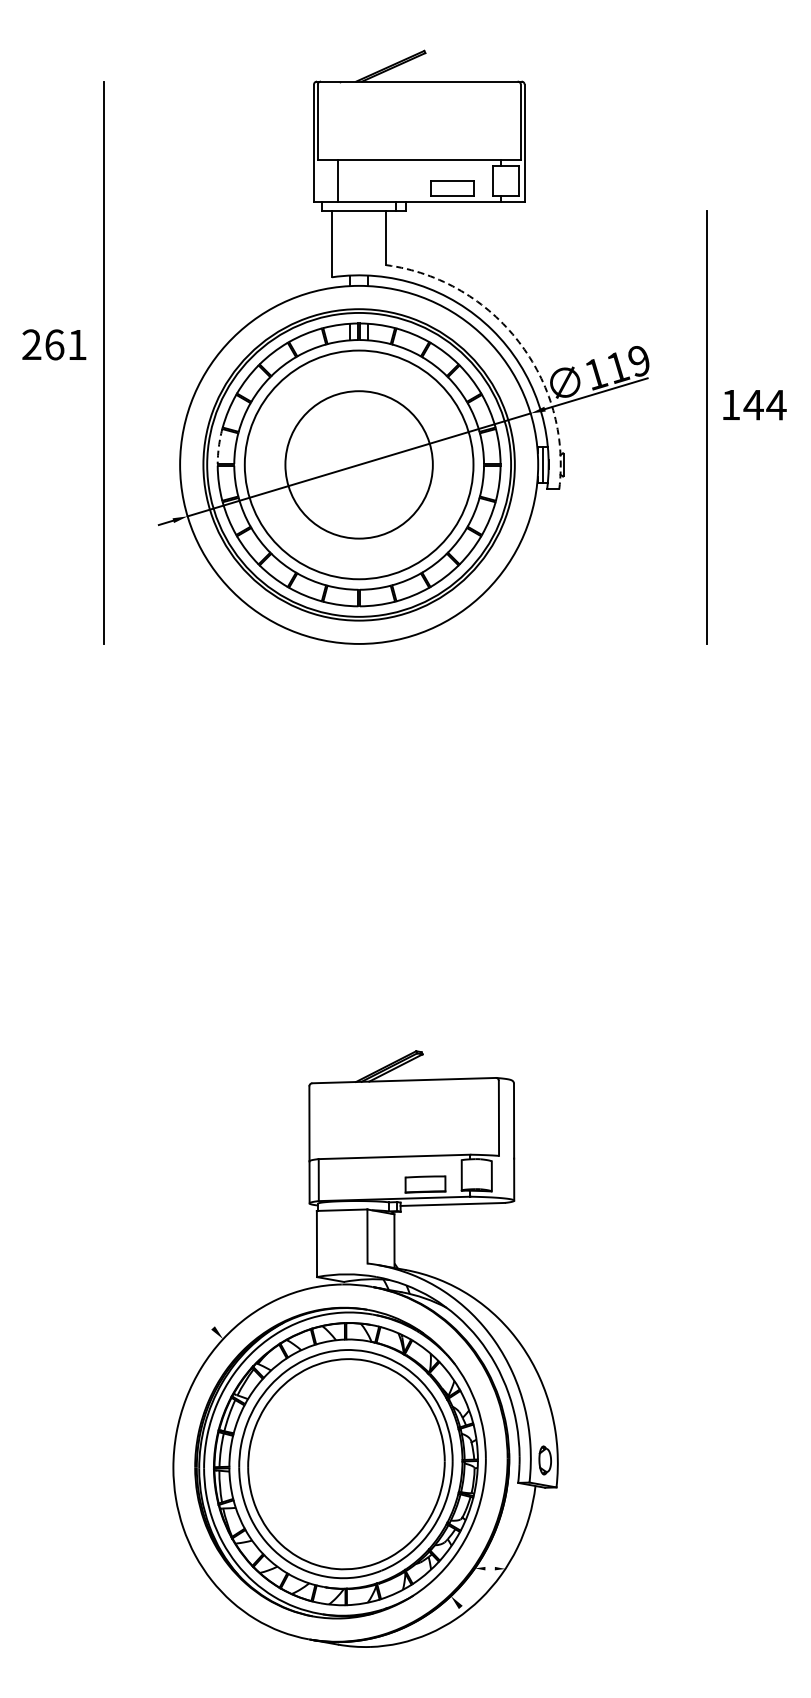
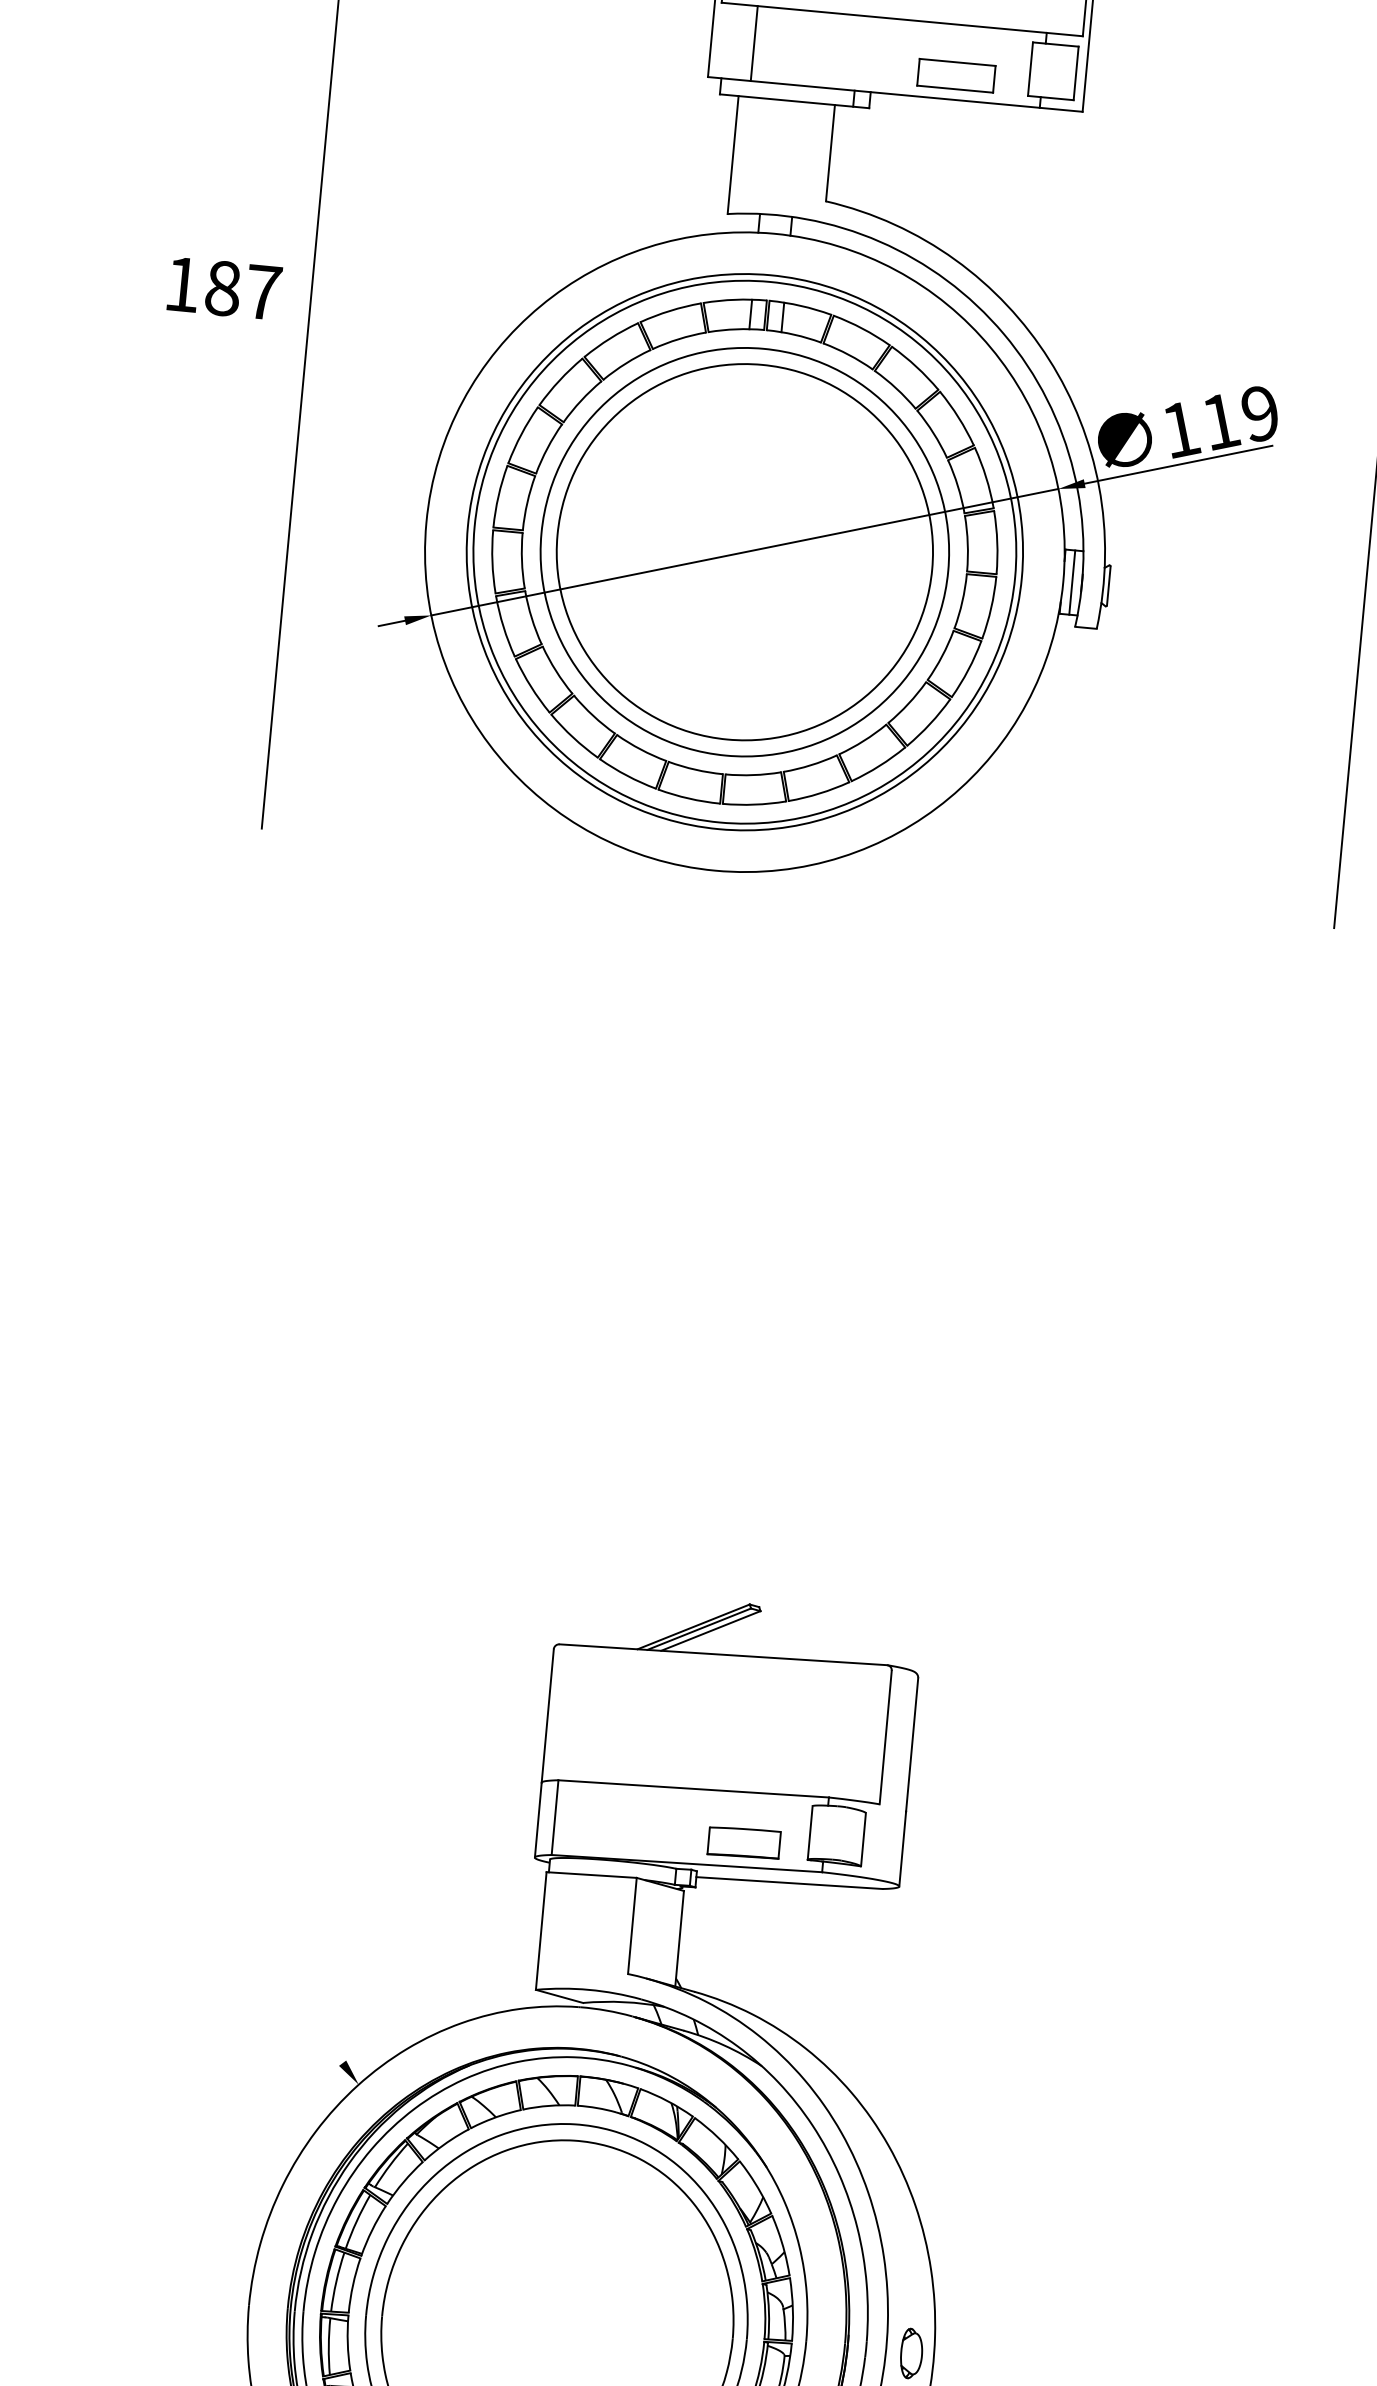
arc: (518, 341) -> (1048, 358), dashed -> solid
text: (54, 344) -> (222, 287), 261 -> 187
arc: (218, 446) -> (497, 496), dashed -> solid
circle: (358, 464) -> (743, 551), size x1.43

